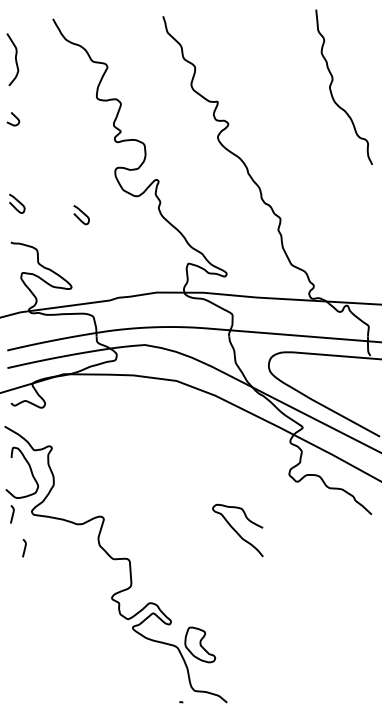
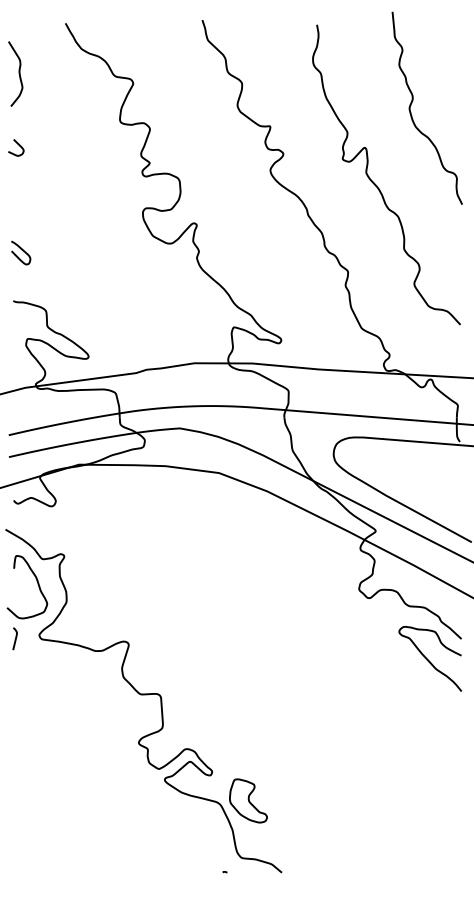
curve: (303, 148) -> (376, 184), added
curve: (82, 213) -> (102, 265), removed
curve: (236, 531) -> (428, 659), moved
curve: (24, 547) -> (30, 680), removed

